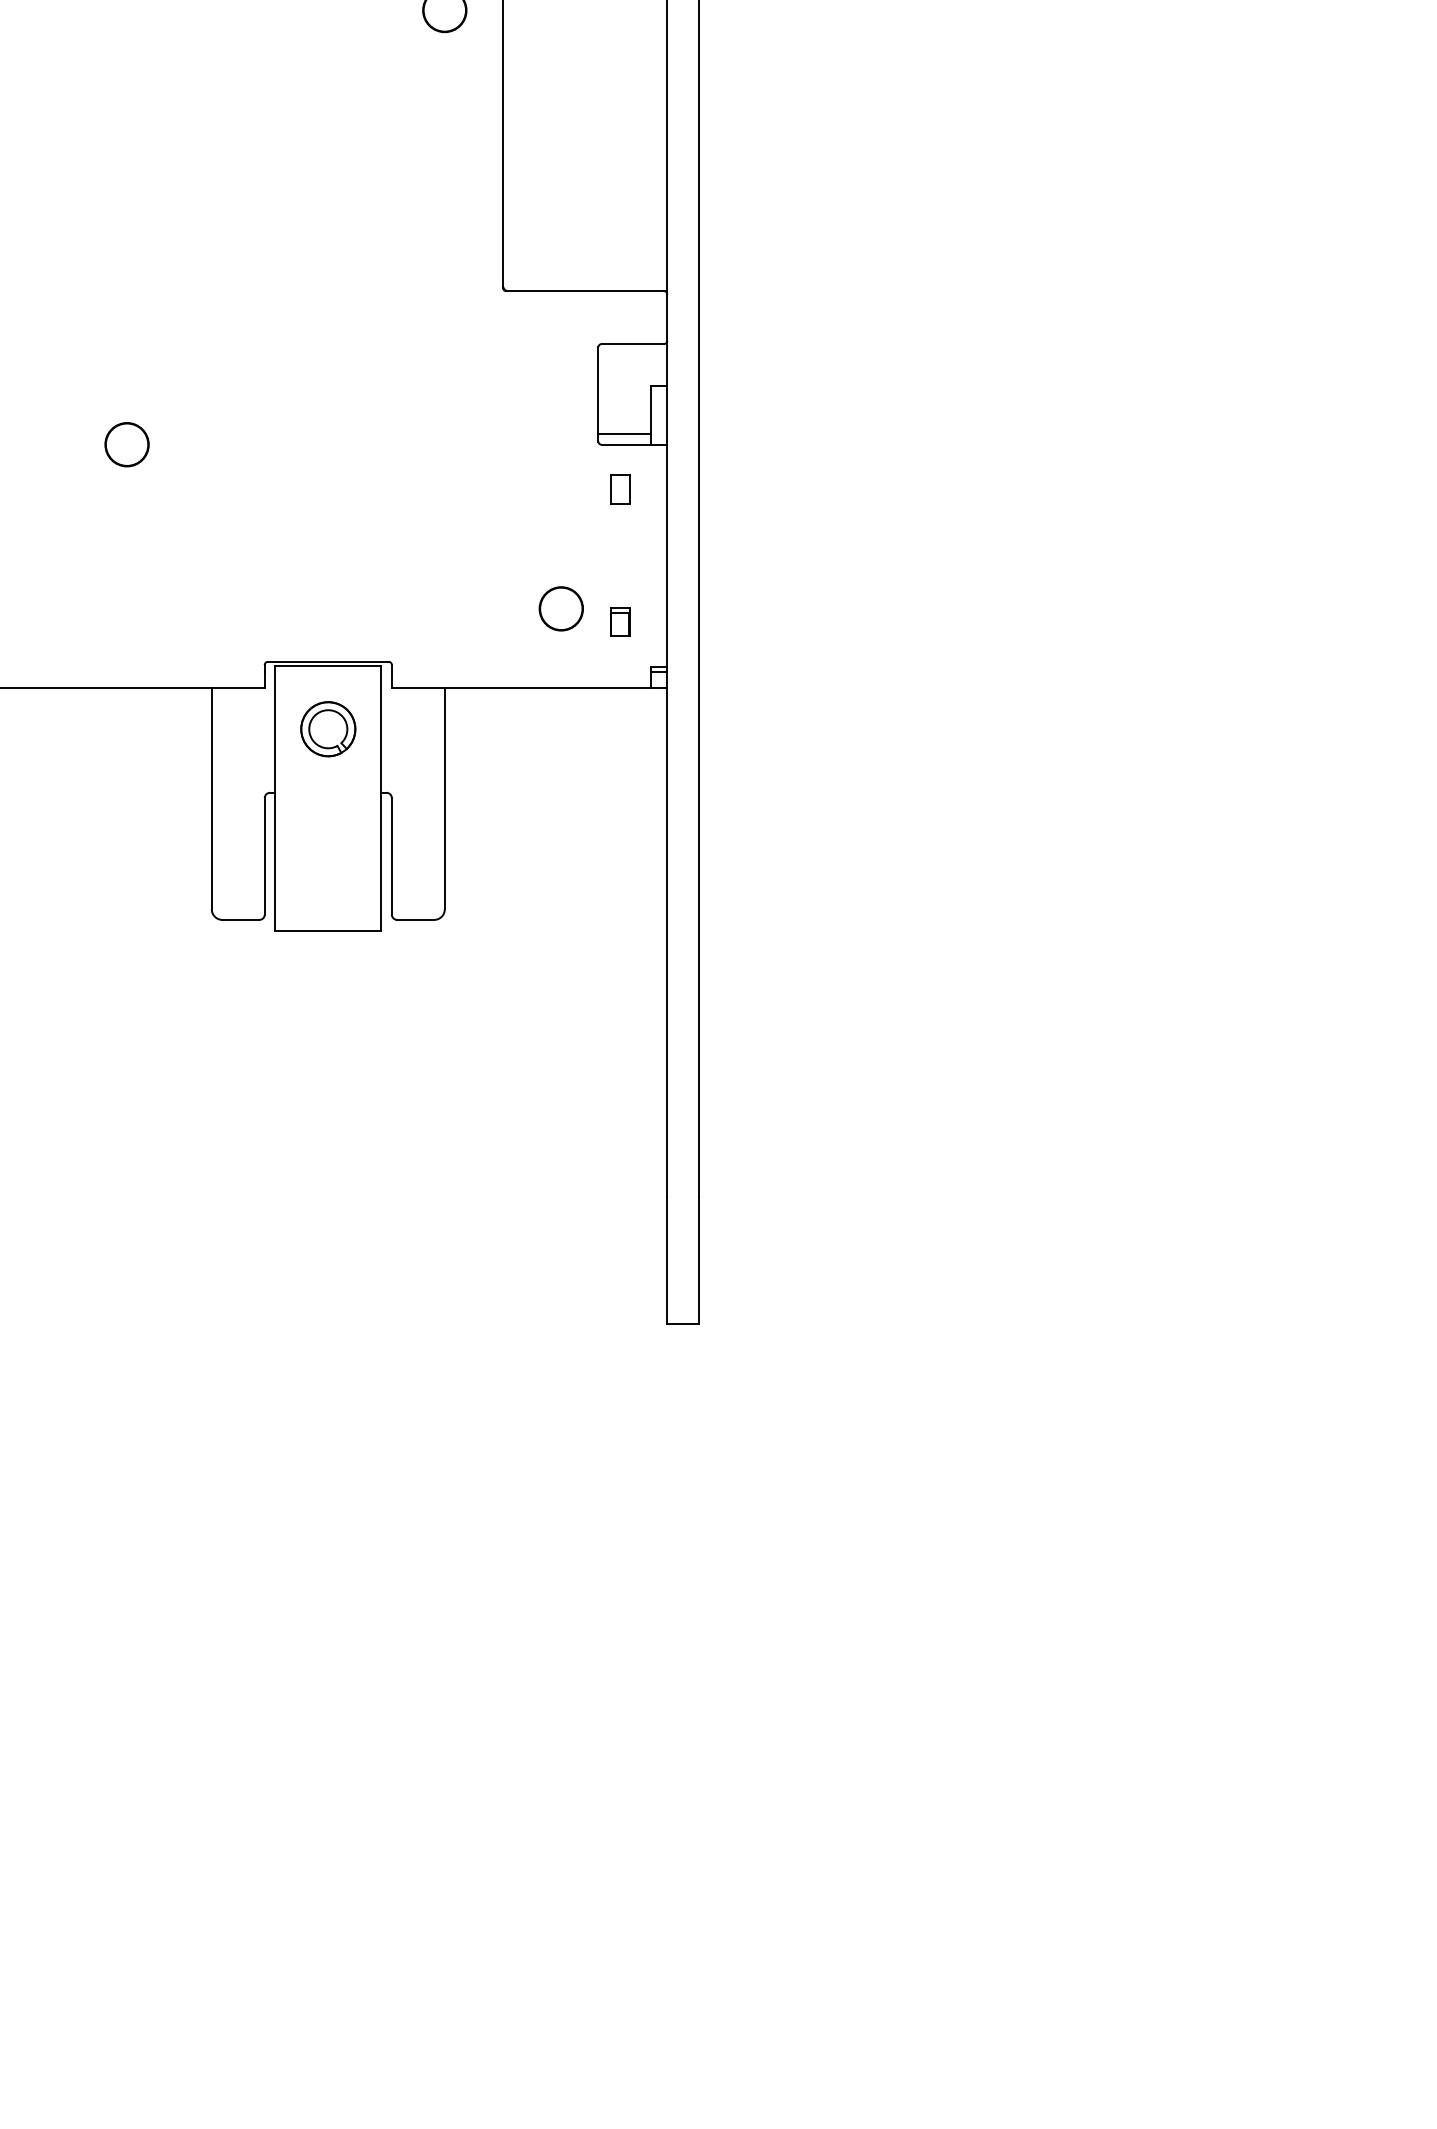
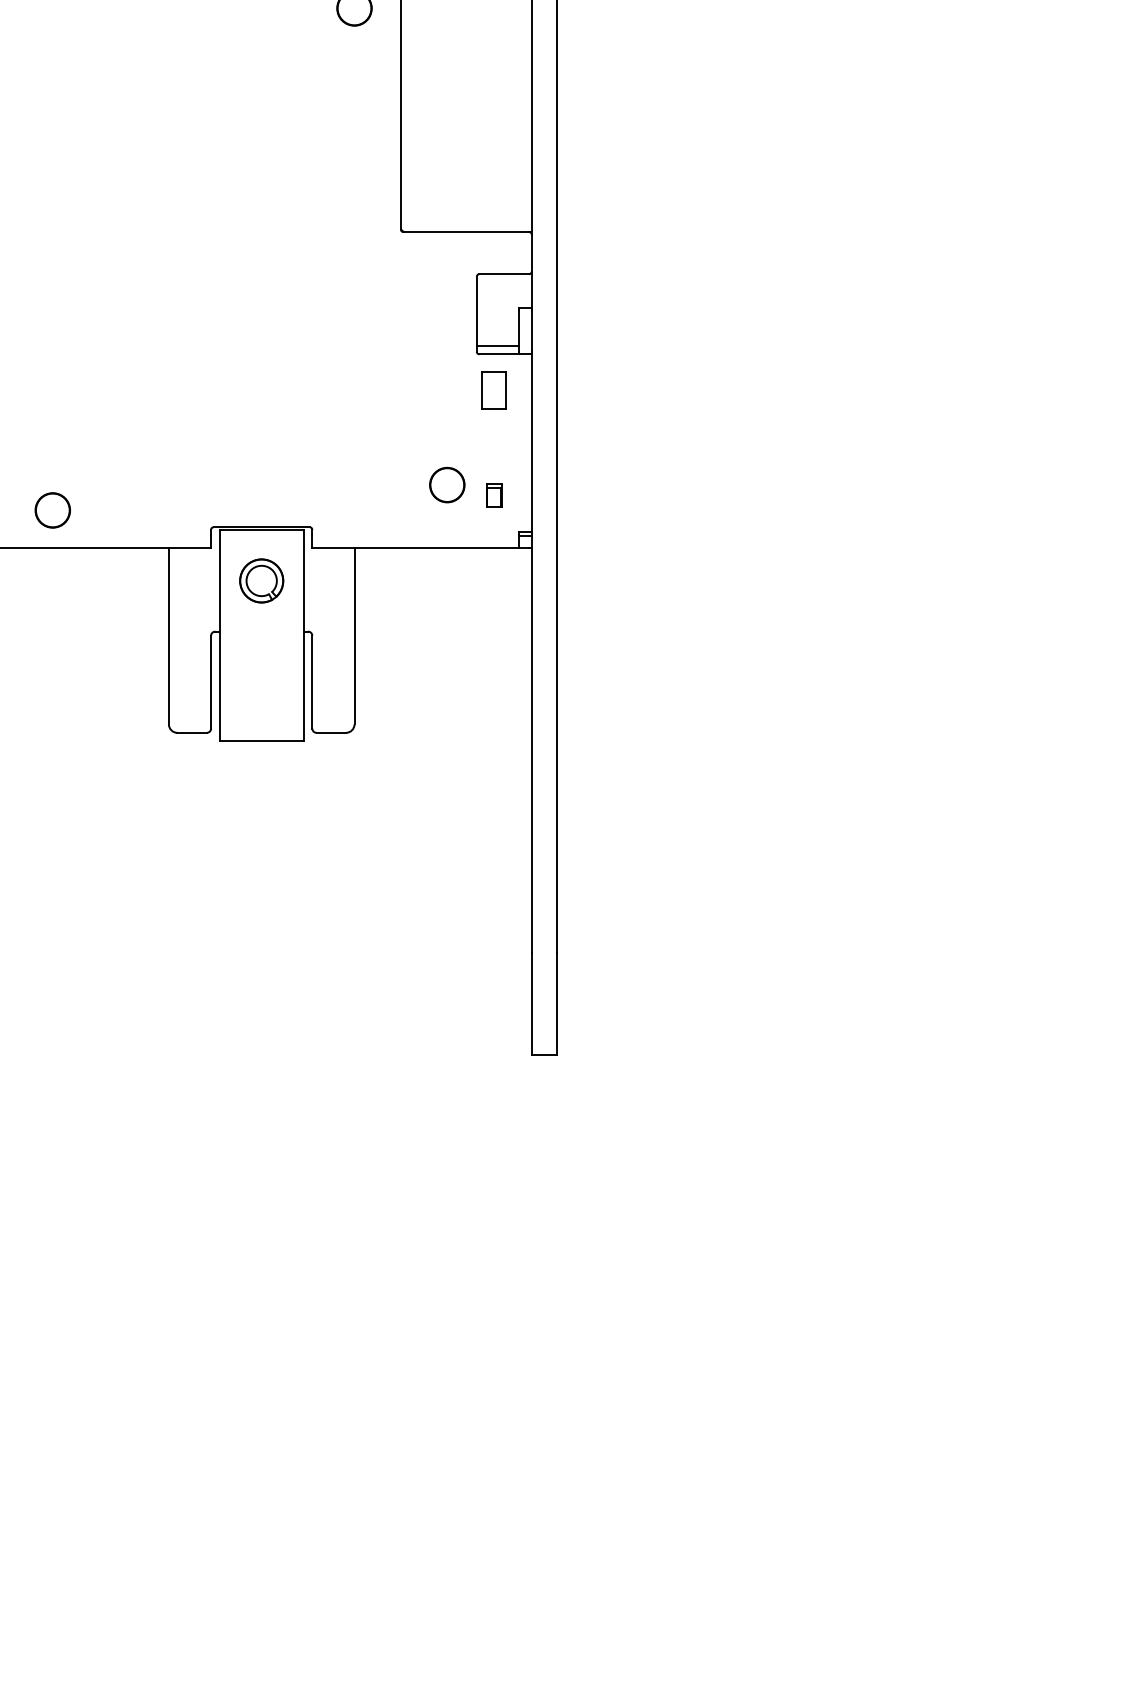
circle: (126, 444) -> (52, 510), moved
part: (620, 489) -> (494, 390), size x1.6

